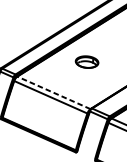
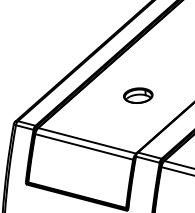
part: (87, 62) -> (138, 95), moved
line: (54, 92) -> (87, 140), dashed -> solid

